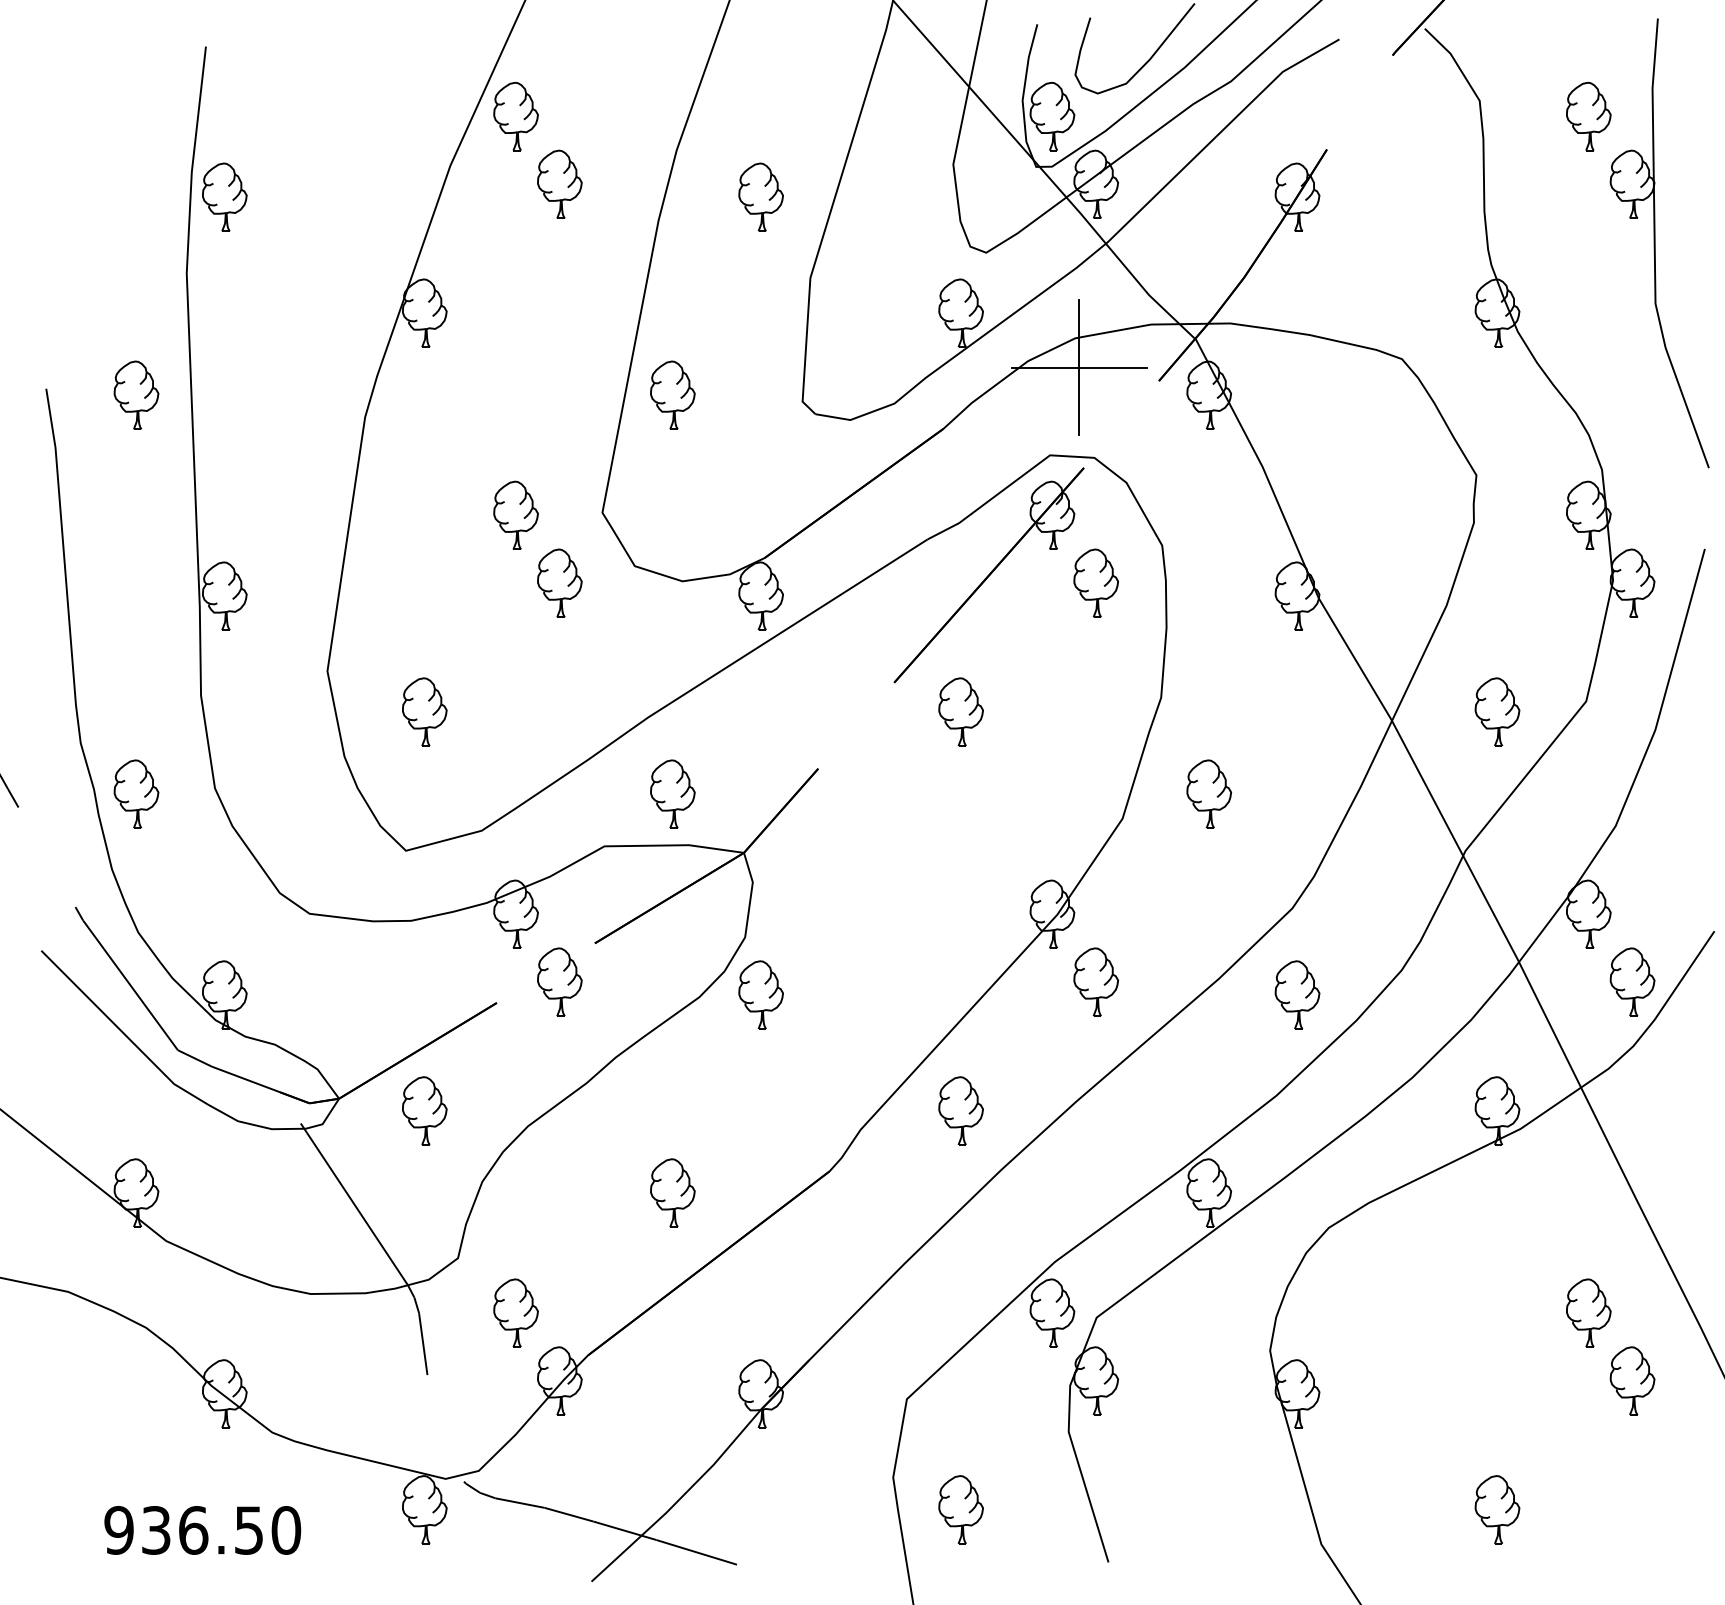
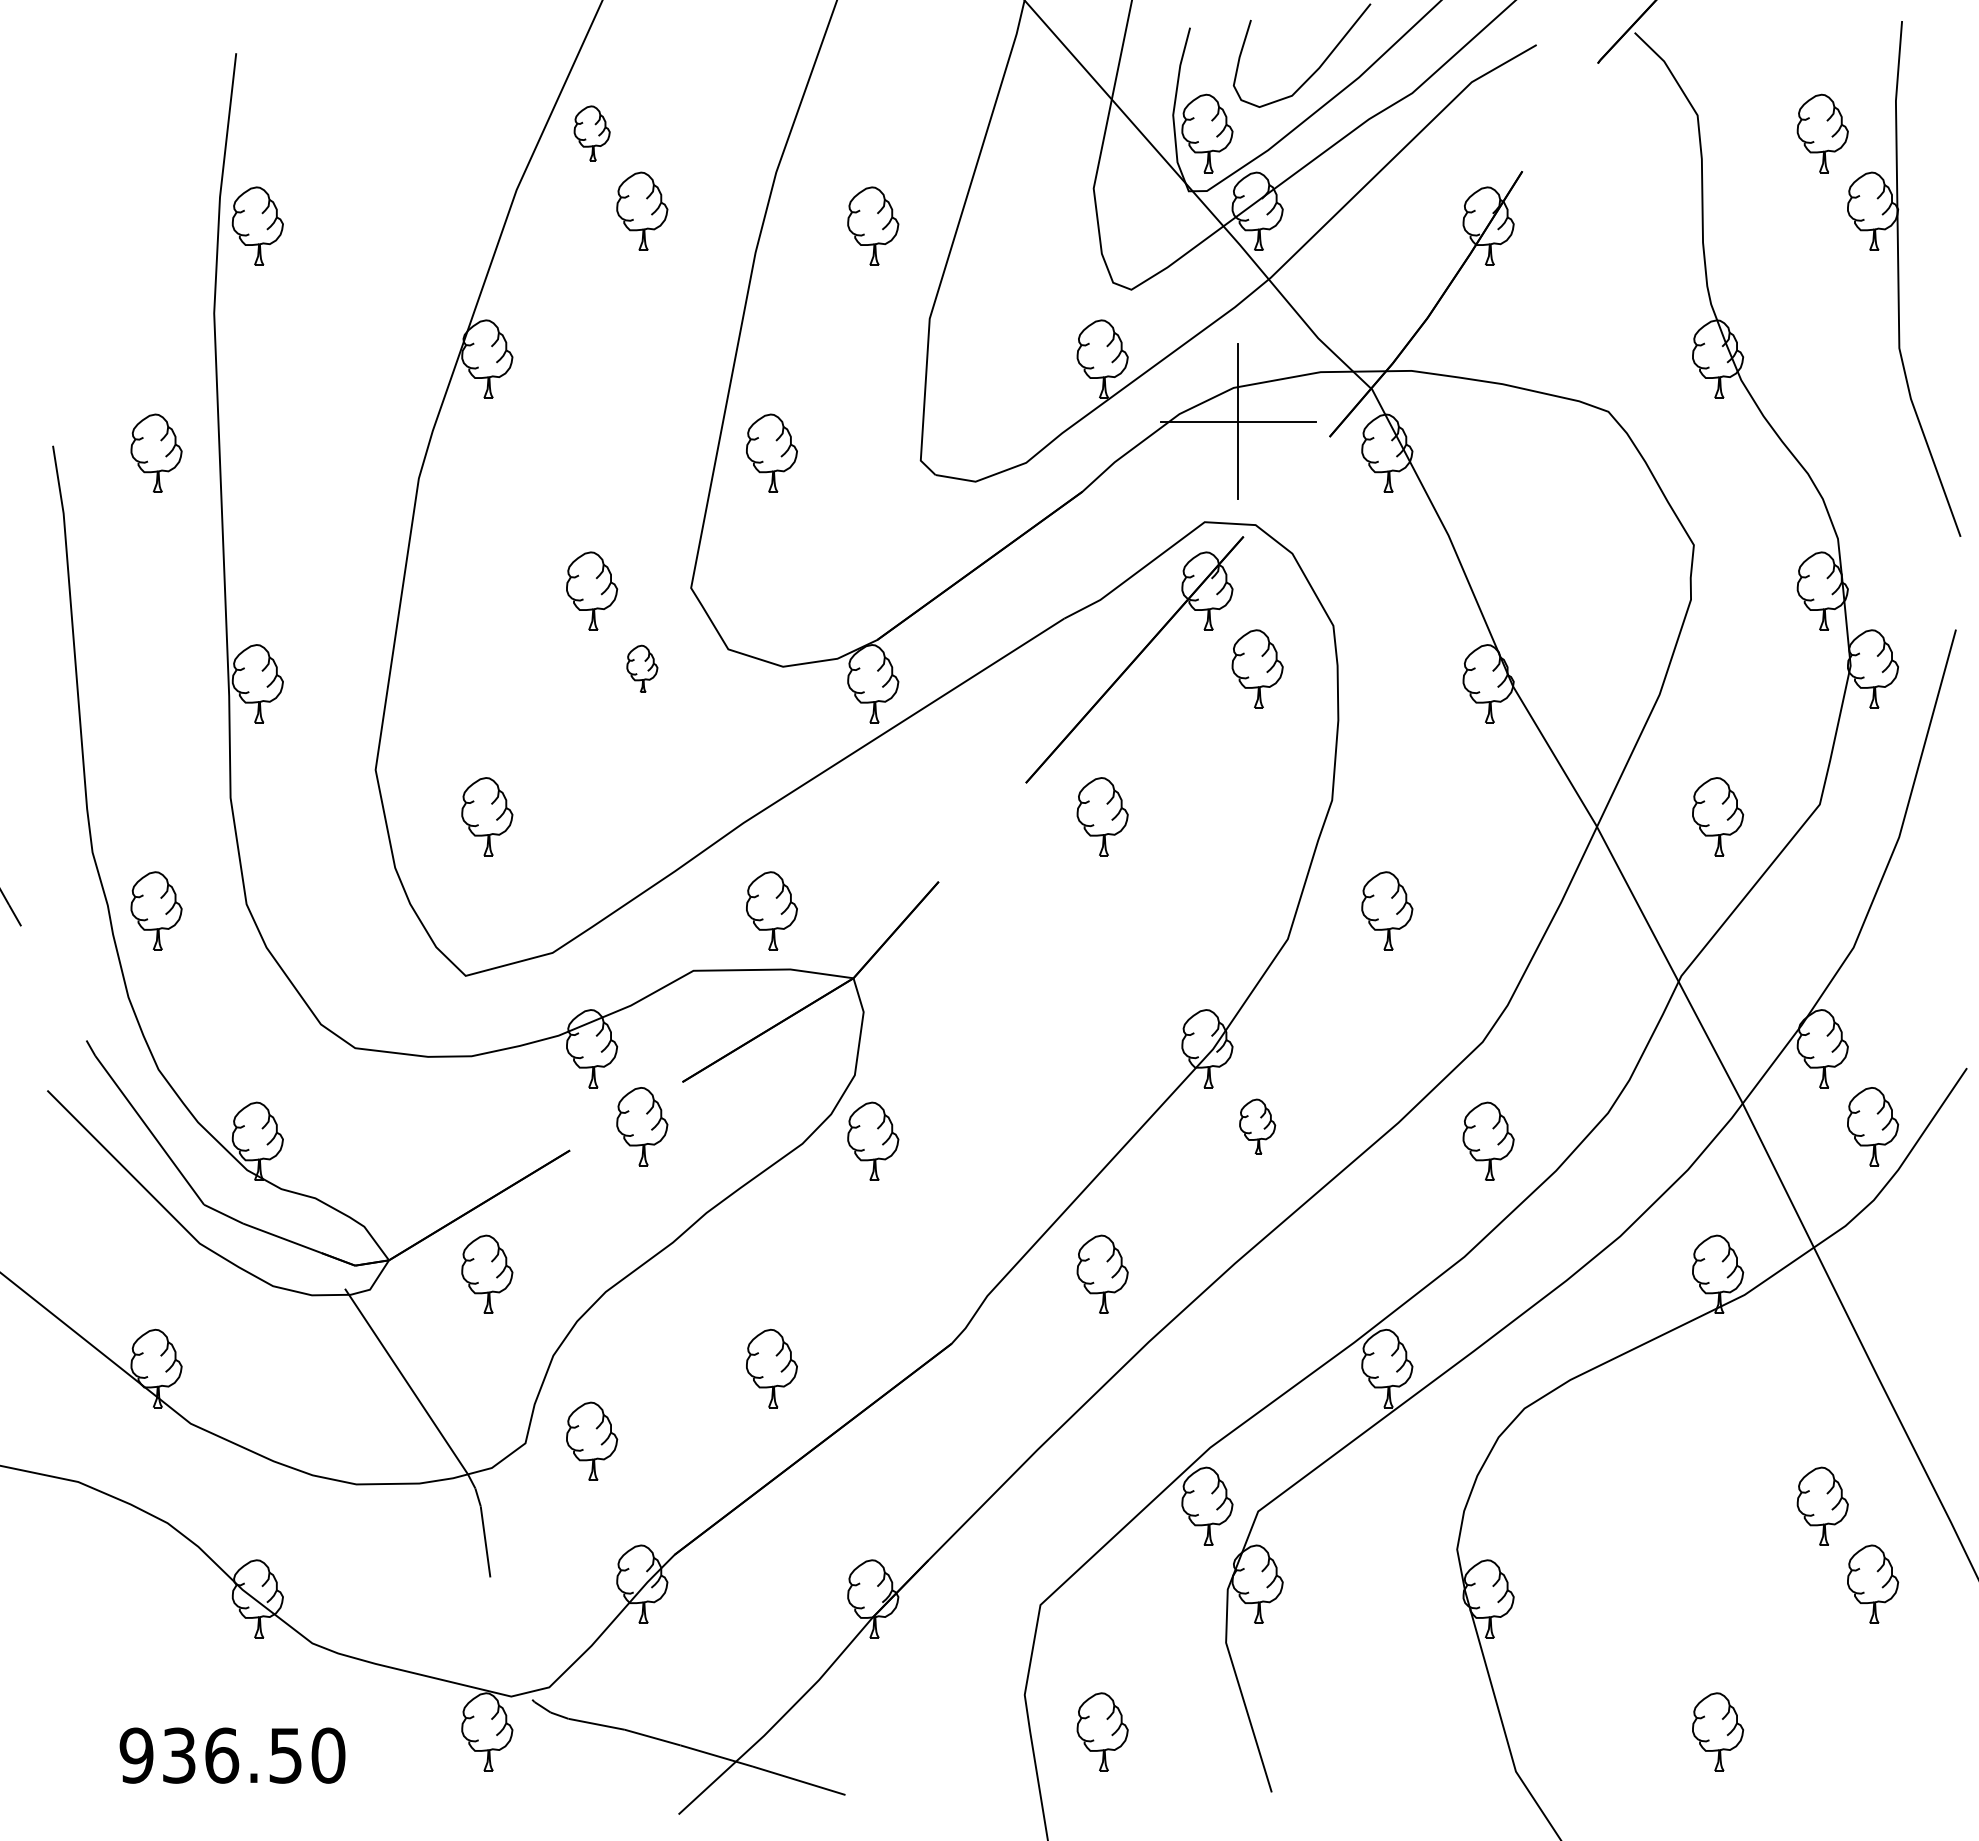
part: (516, 116) -> (592, 133), size x0.7
part: (560, 582) -> (642, 668), size x0.6
part: (1096, 982) -> (1257, 1126), size x0.7
part: (516, 1312) -> (592, 1440), moved

